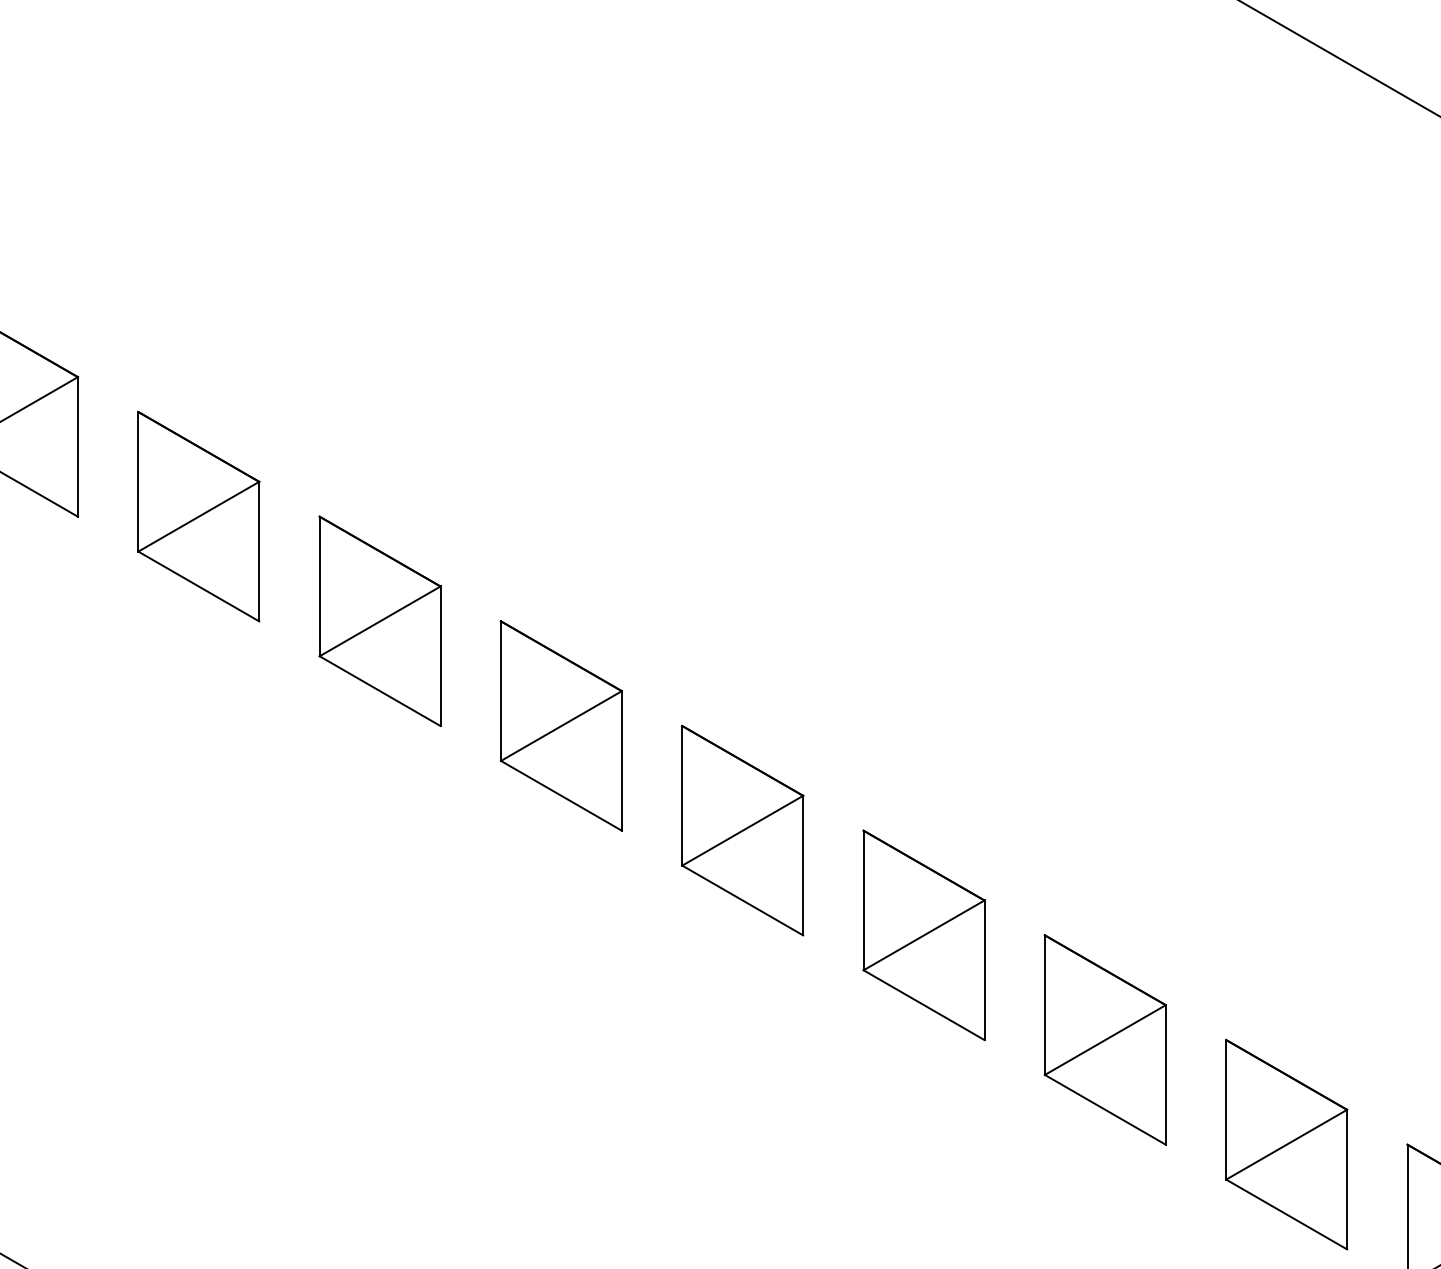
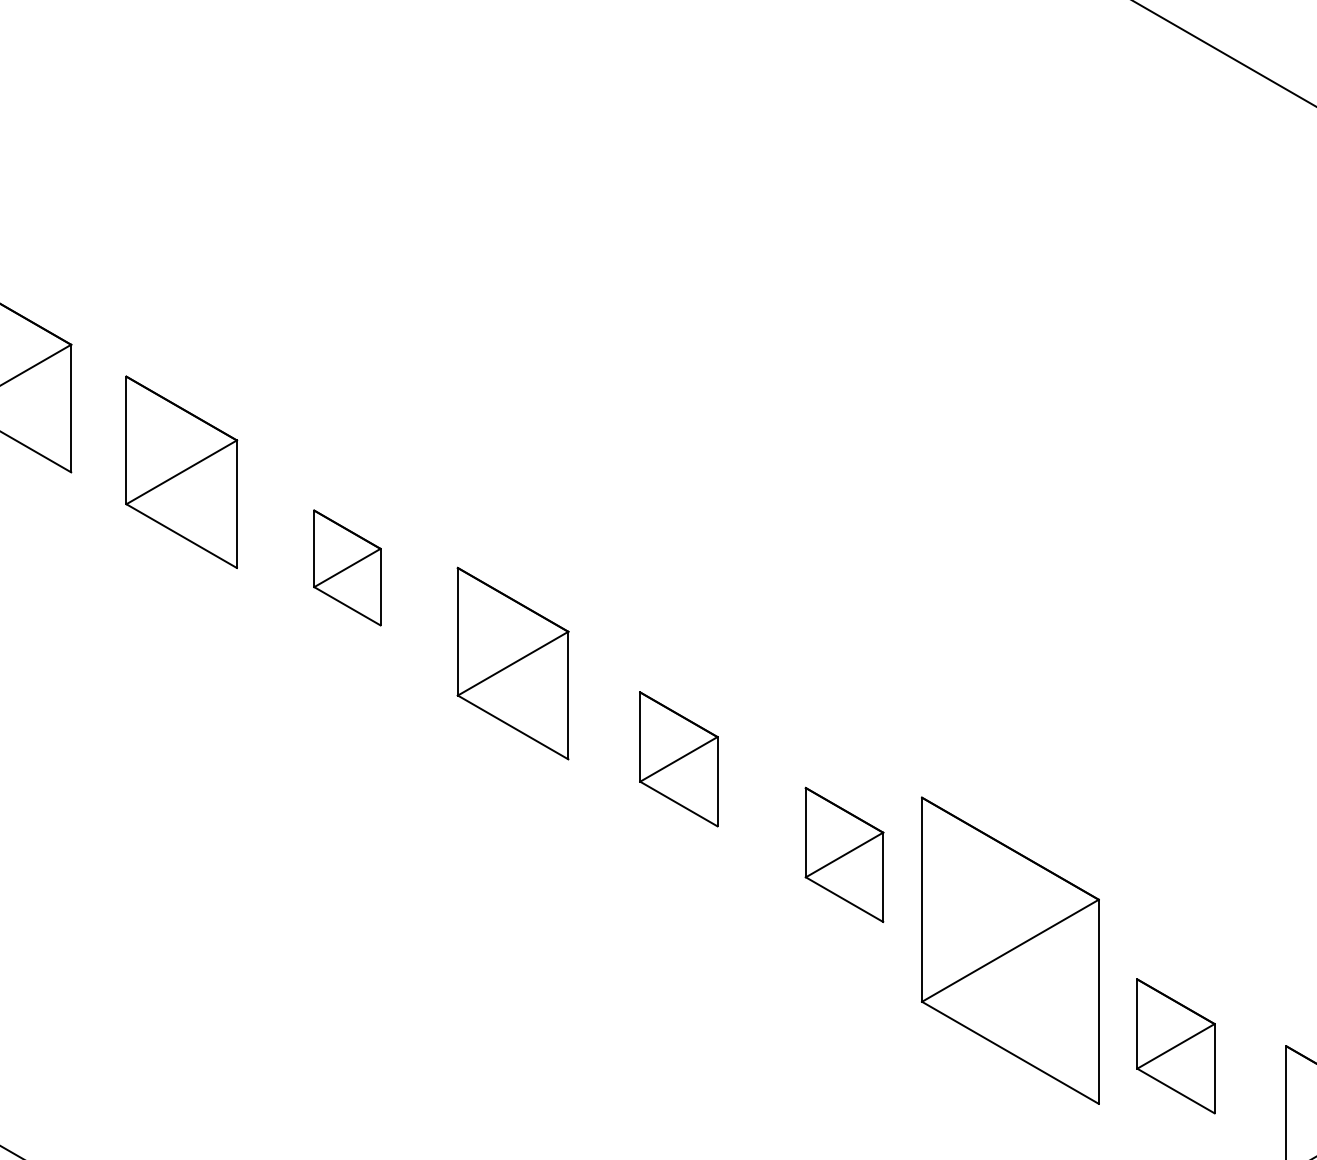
part: (380, 620) -> (347, 567), size x0.6
part: (742, 830) -> (678, 759), size x0.7
part: (924, 934) -> (844, 854), size x0.7
part: (1104, 1039) -> (1009, 950), size x1.6
part: (1286, 1144) -> (1175, 1046), size x0.7

